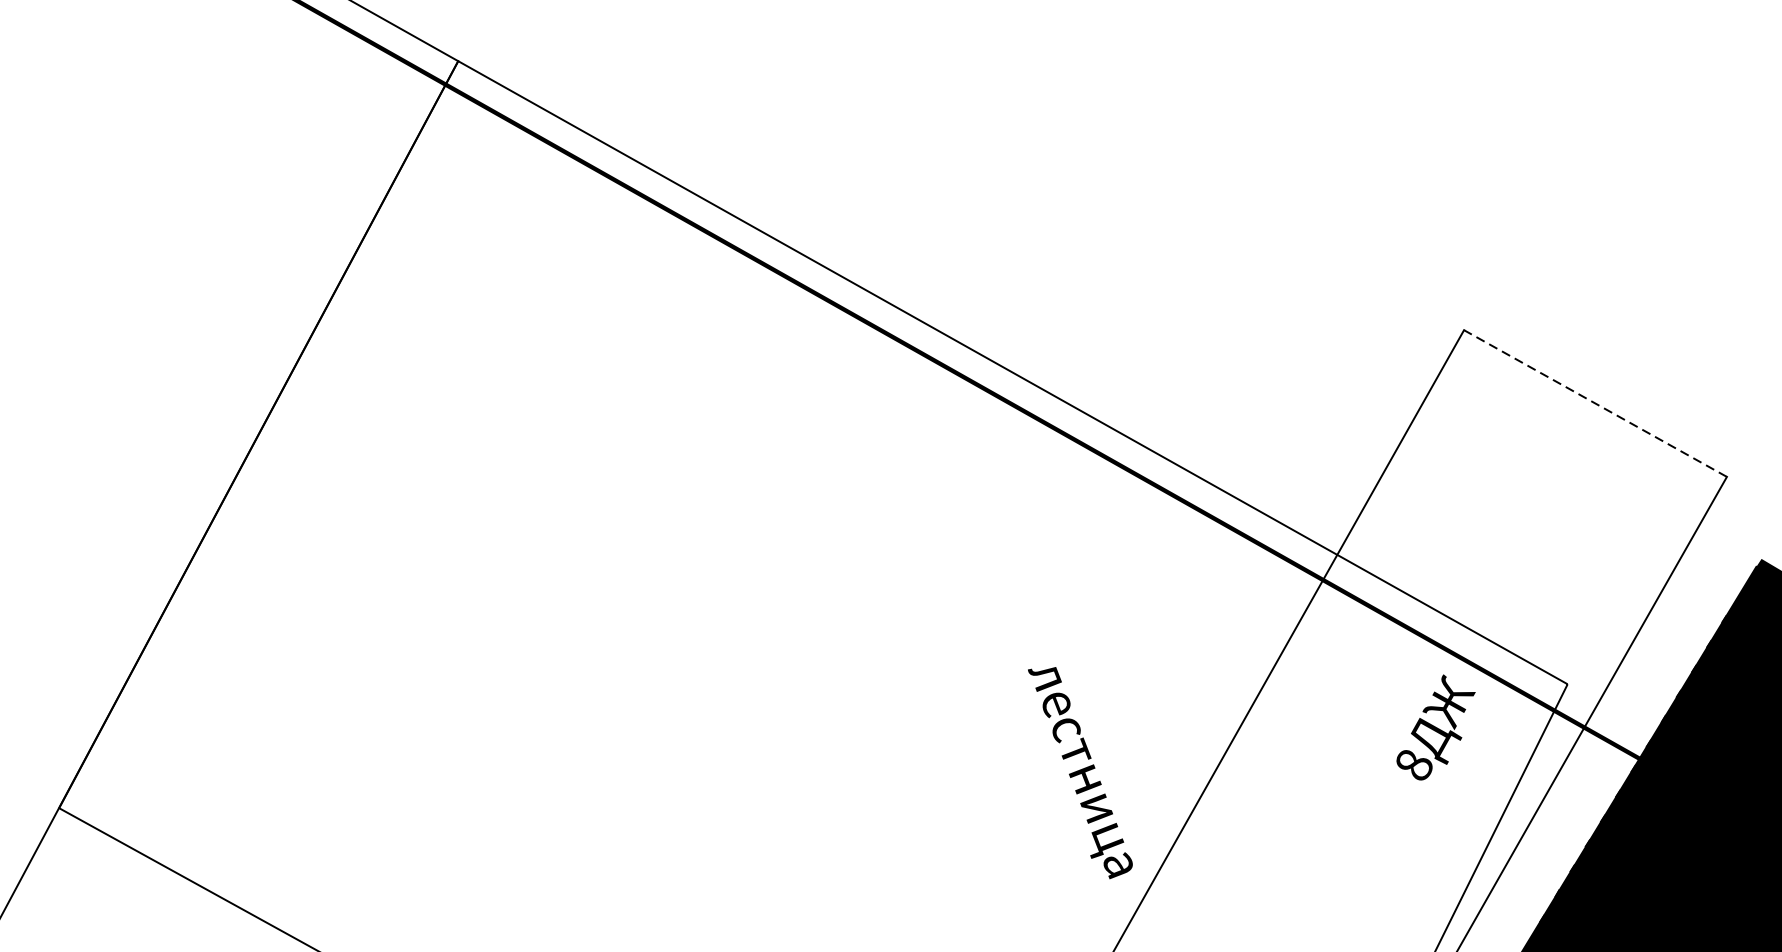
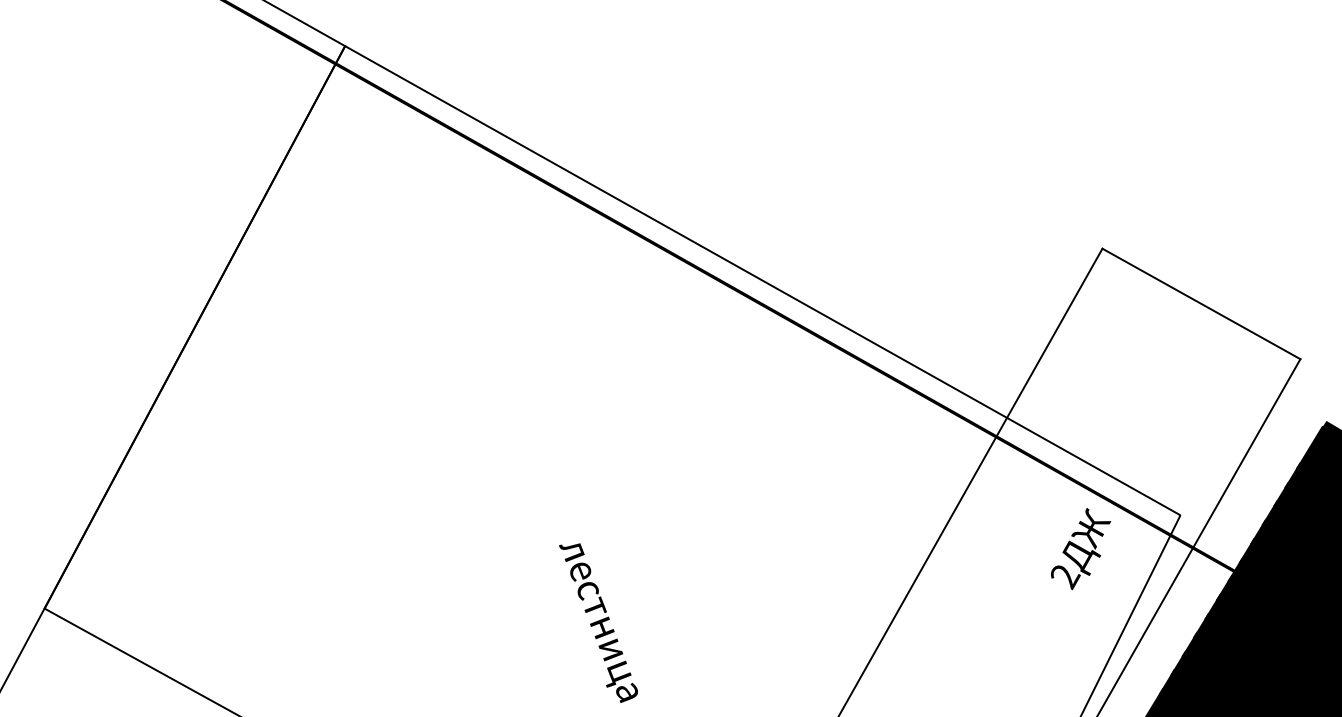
line: (1595, 402) -> (1201, 303), dashed -> solid
text: (1414, 766) -> (1065, 577), 8 -> 2
text: (1080, 772) -> (598, 622), moved

